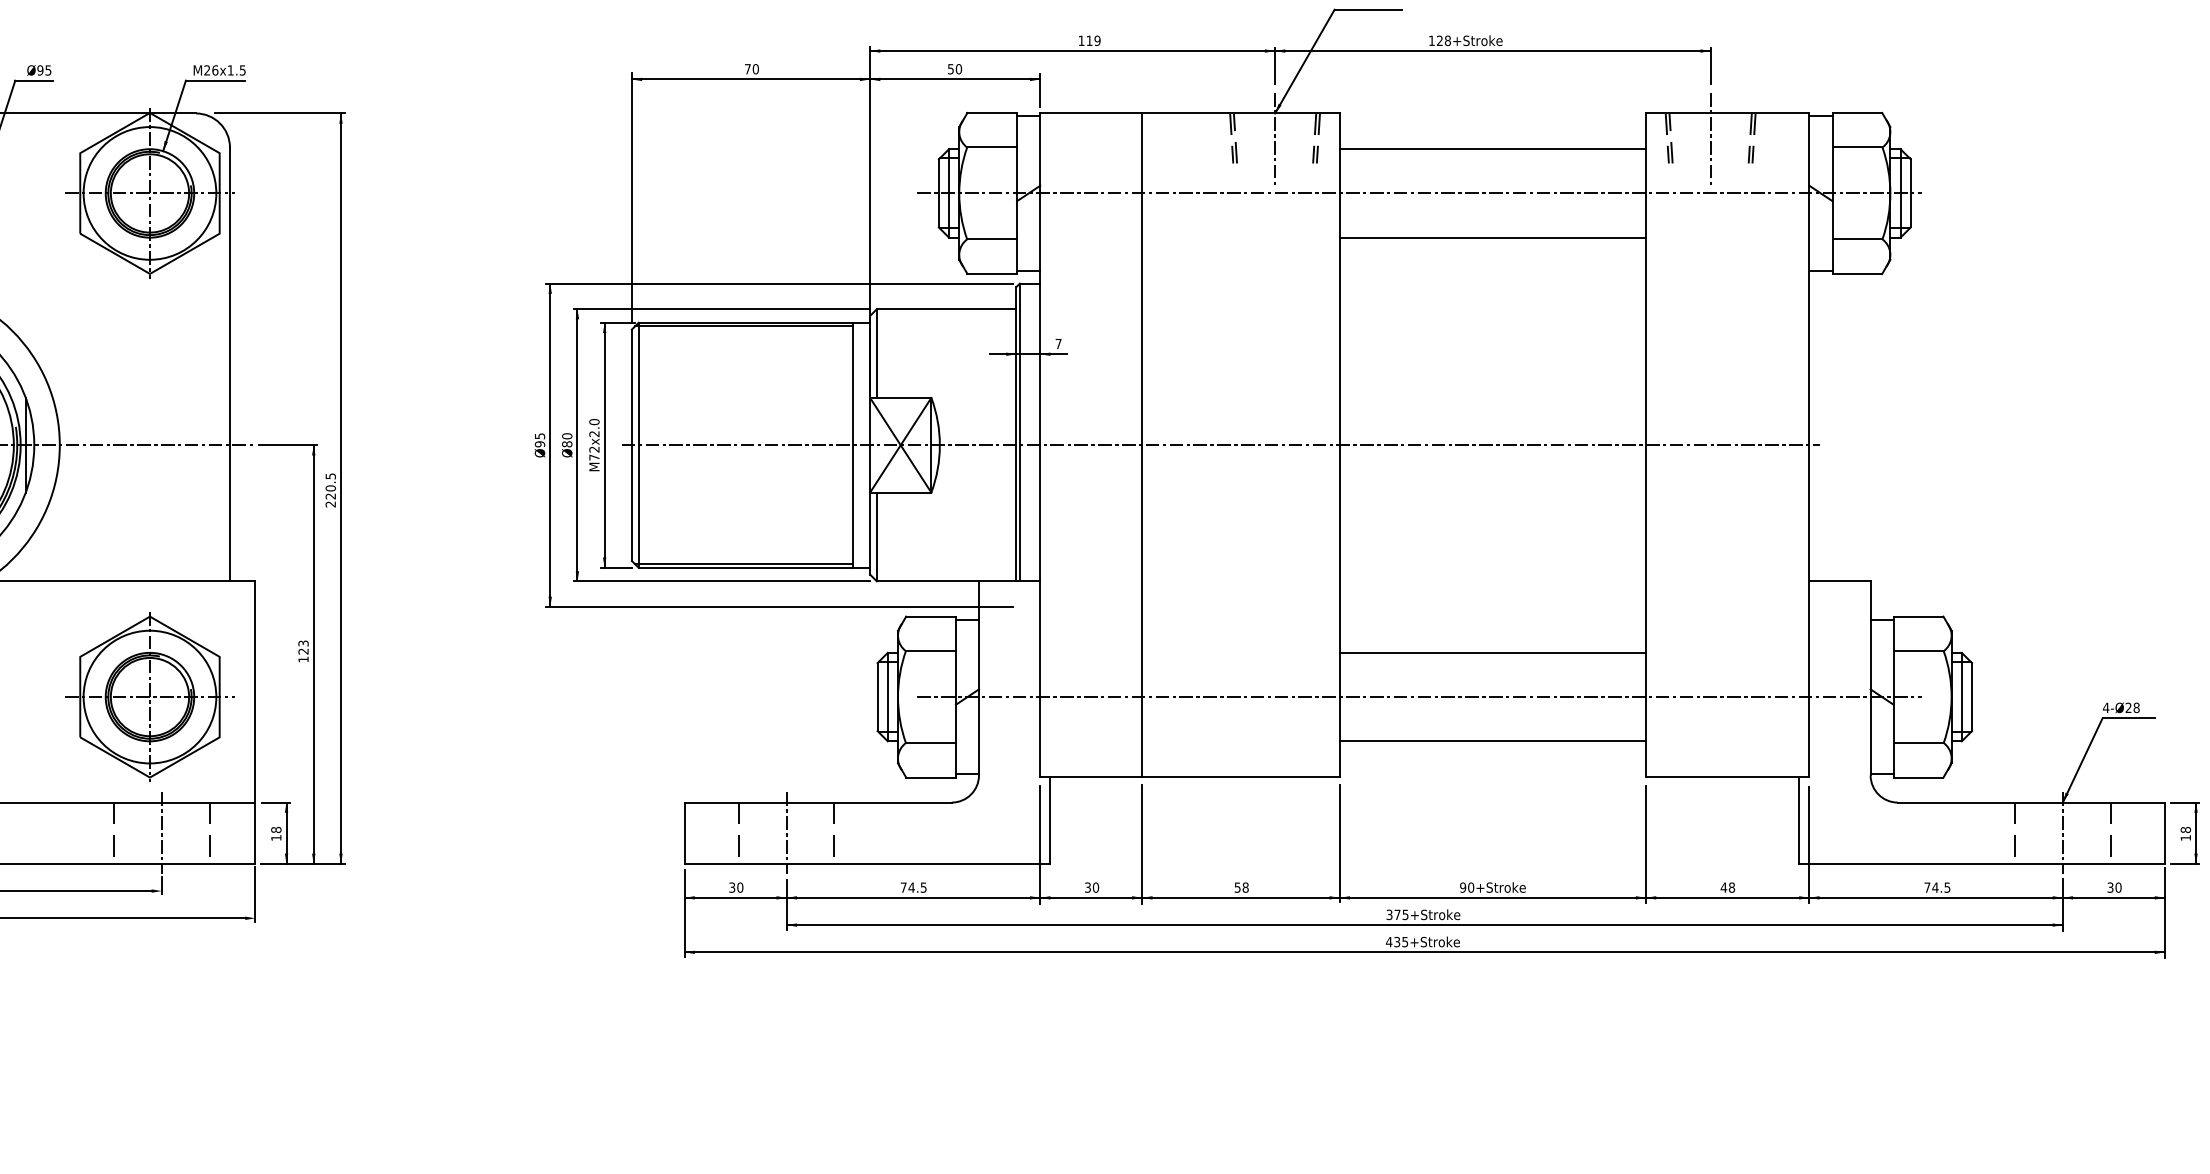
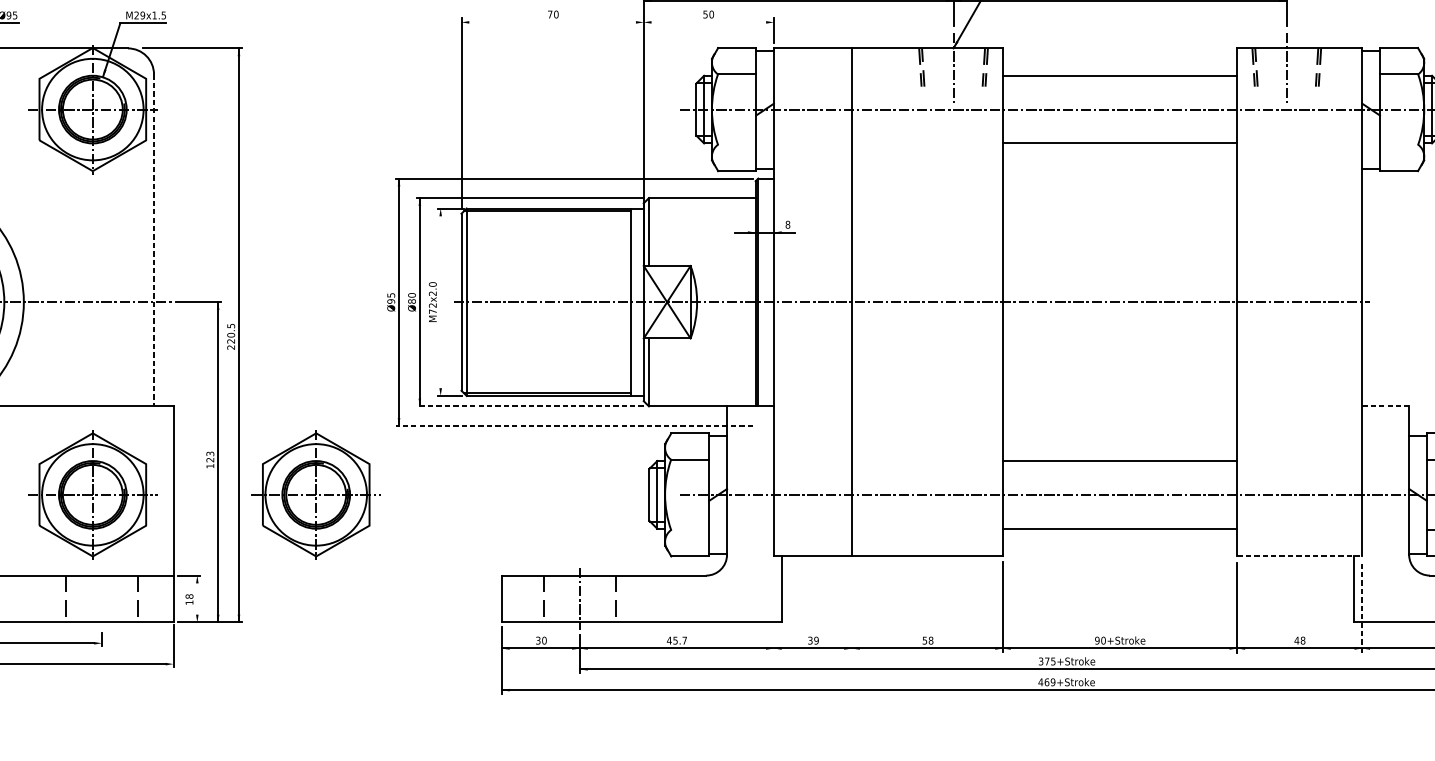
text: (215, 70) -> (142, 15), M26x1.5 -> M29x1.5
line: (835, 79) -> (617, 22), removed
line: (992, 239) -> (737, 144), removed
line: (1857, 239) -> (1399, 144), removed
text: (1058, 343) -> (787, 224), 7 -> 8
line: (229, 364) -> (153, 240), solid -> dashed
line: (604, 444) -> (440, 301), removed
line: (721, 581) -> (530, 406), solid -> dashed
line: (1839, 581) -> (1385, 406), solid -> dashed
line: (779, 606) -> (574, 425), solid -> dashed
part: (441, 696) -> (315, 494), added
line: (930, 743) -> (689, 530), removed
line: (1727, 777) -> (1299, 556), solid -> dashed
line: (286, 832) -> (197, 598), removed
line: (161, 833) -> (101, 599), removed
line: (1040, 844) -> (774, 607), removed
line: (1142, 844) -> (852, 607), removed
line: (1809, 845) -> (1362, 608), solid -> dashed
text: (913, 887) -> (676, 640), 74.5 -> 45.7
text: (1095, 887) -> (816, 640), 30 -> 39
text: (1401, 941) -> (1050, 681), 435+Stroke -> 469+Stroke

